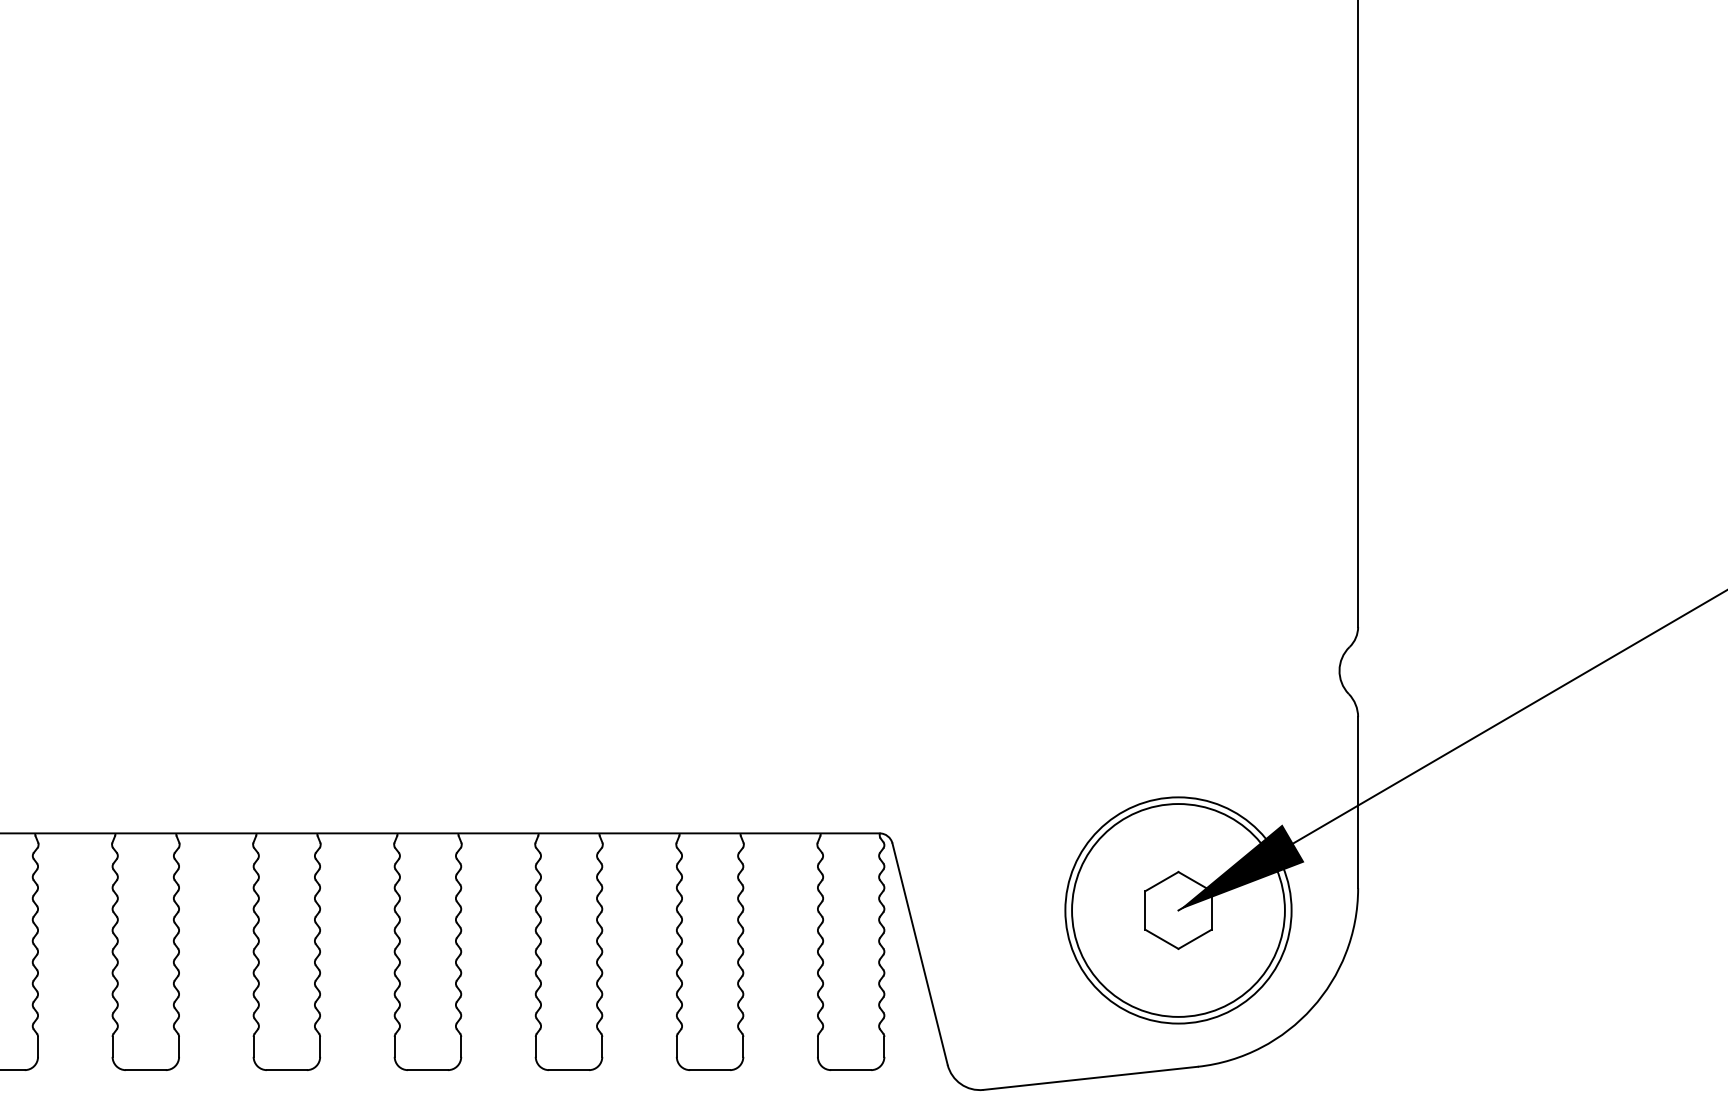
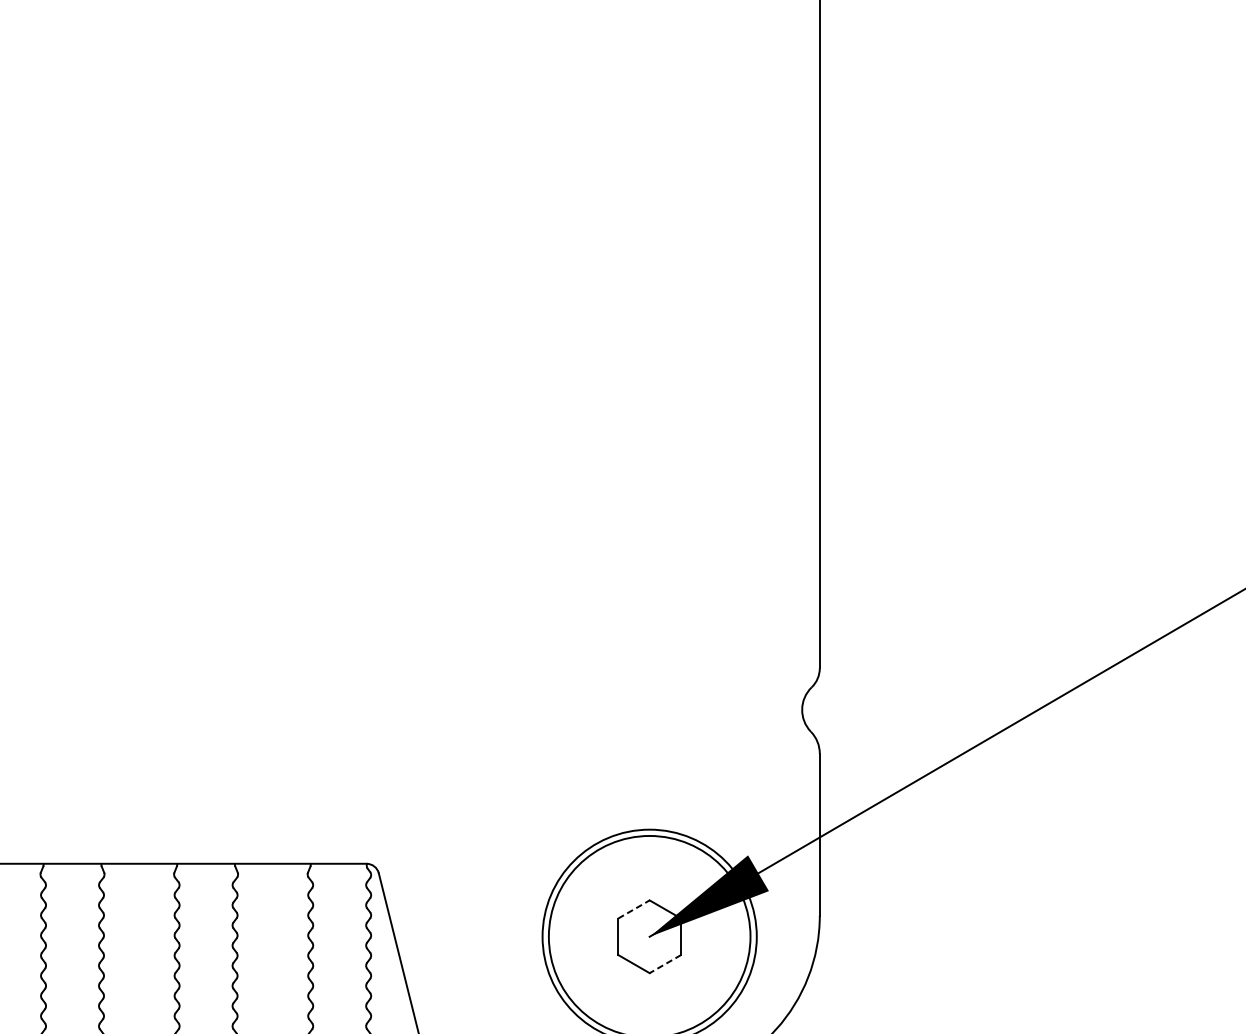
line: (1162, 881) -> (634, 909), solid -> dashed
line: (1194, 939) -> (664, 964), solid -> dashed

